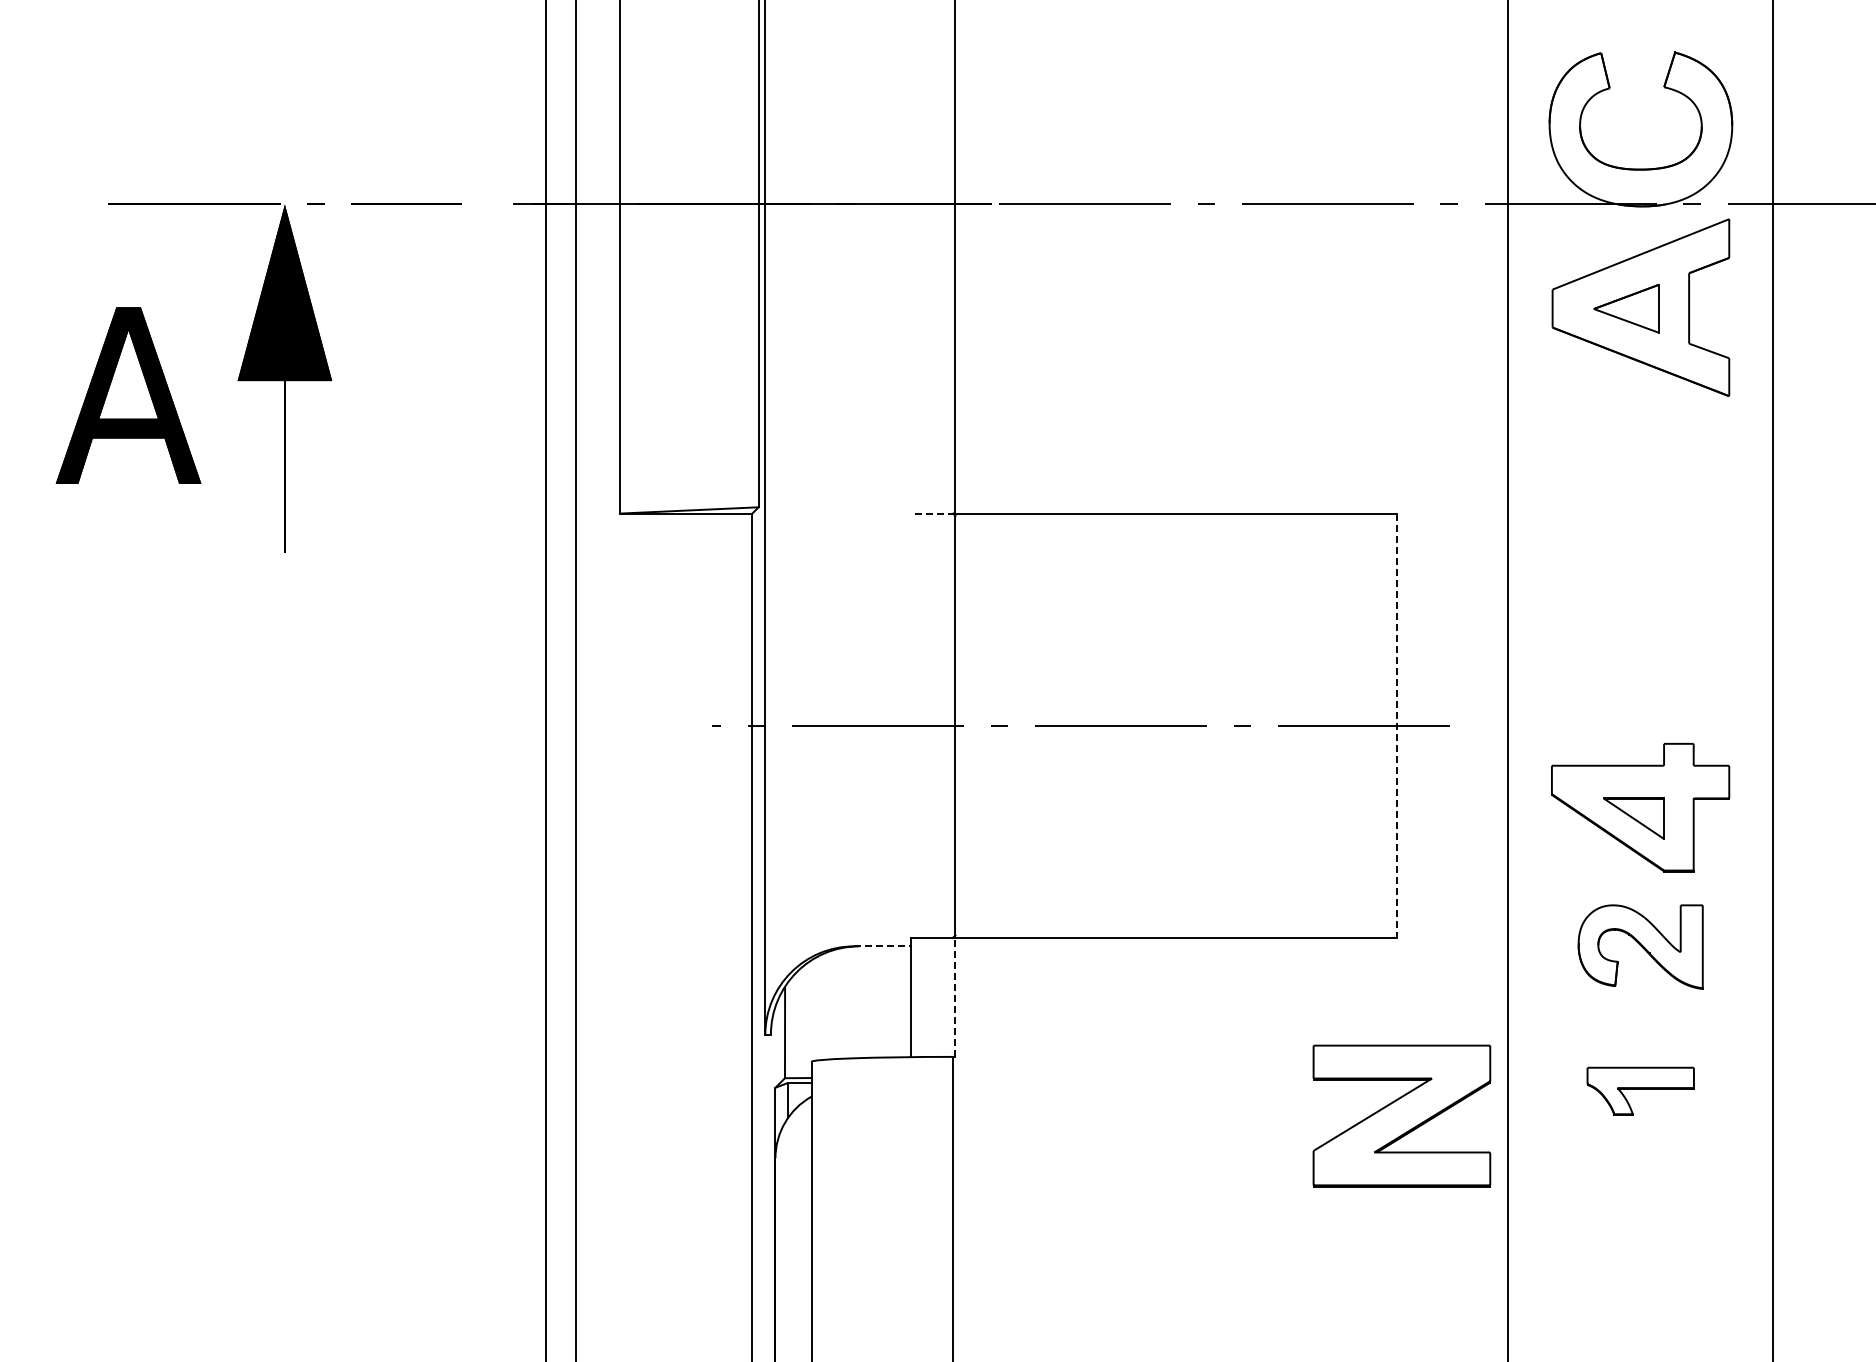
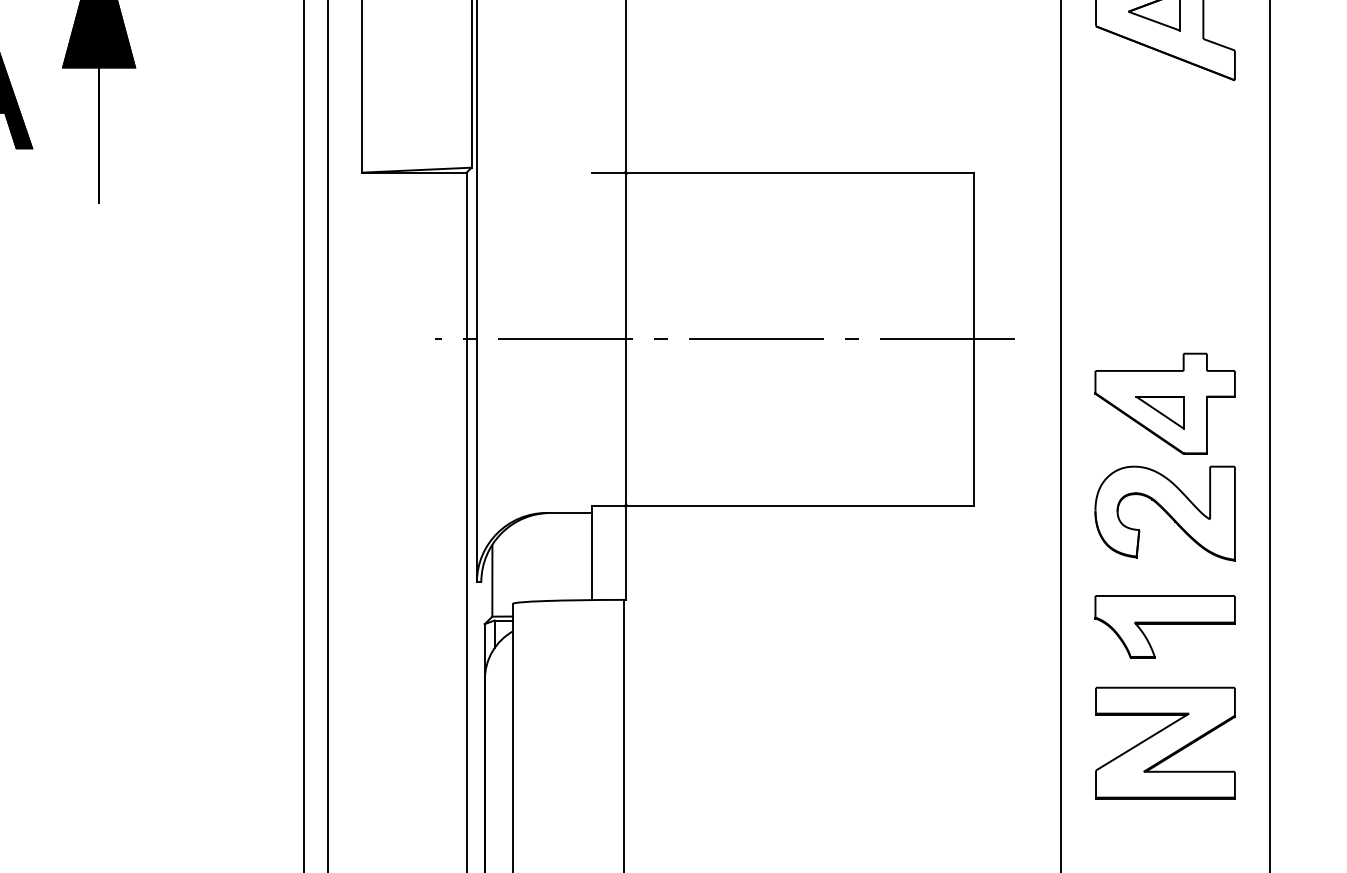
line: (932, 513) -> (608, 172), dashed -> solid
line: (1397, 725) -> (974, 339), dashed -> solid
line: (882, 946) -> (569, 513), dashed -> solid
part: (1640, 946) -> (1165, 513), size x1.43
line: (955, 997) -> (626, 553), dashed -> solid
part: (1640, 1091) -> (1165, 627), size x1.67
part: (1401, 1115) -> (1165, 742), moved

